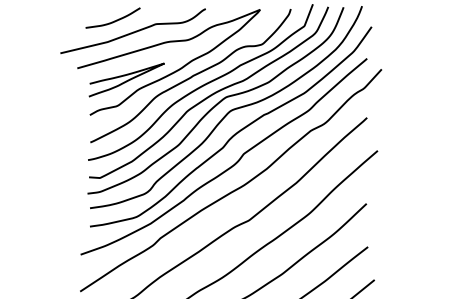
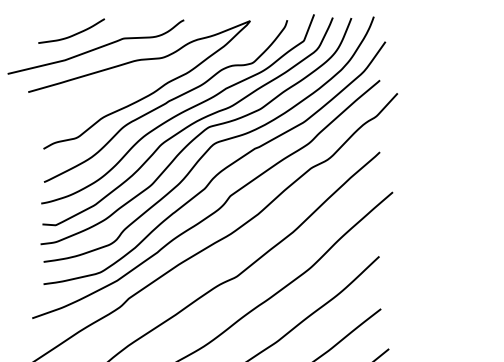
curve: (127, 79) -> (89, 105), removed

